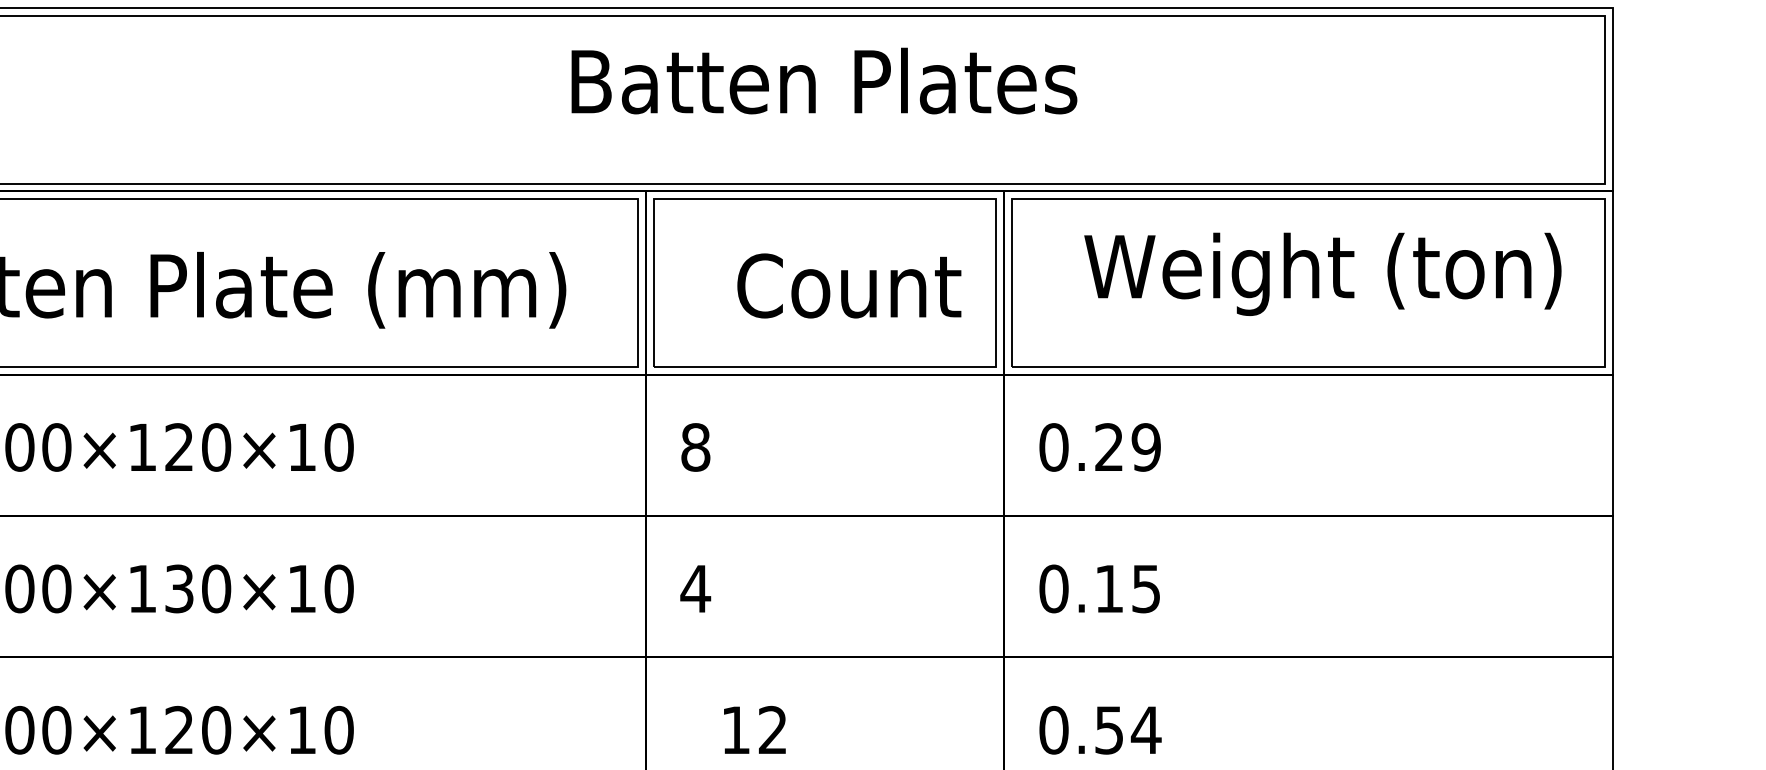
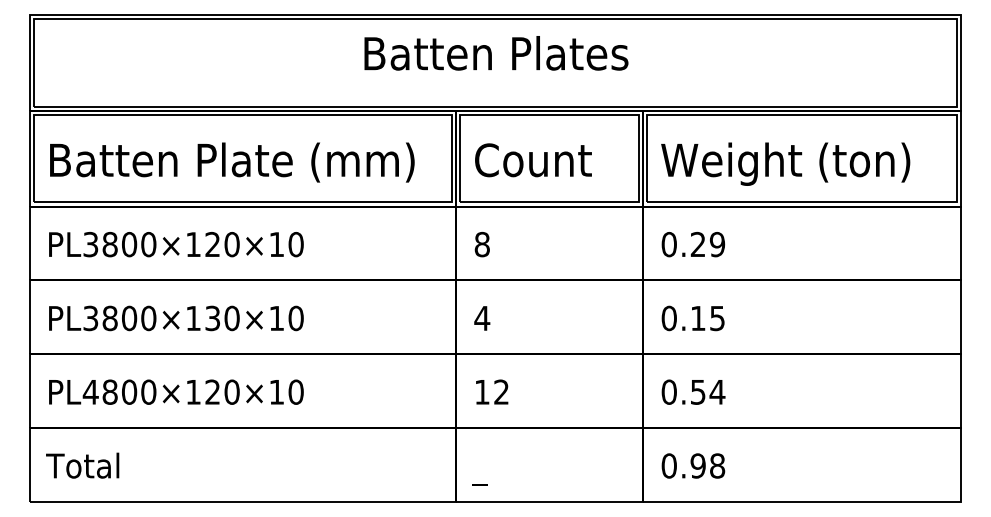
text: (824, 81) -> (496, 53), moved
text: (1322, 272) -> (785, 163), moved
text: (849, 286) -> (533, 160), moved
text: (755, 728) -> (492, 391), moved

